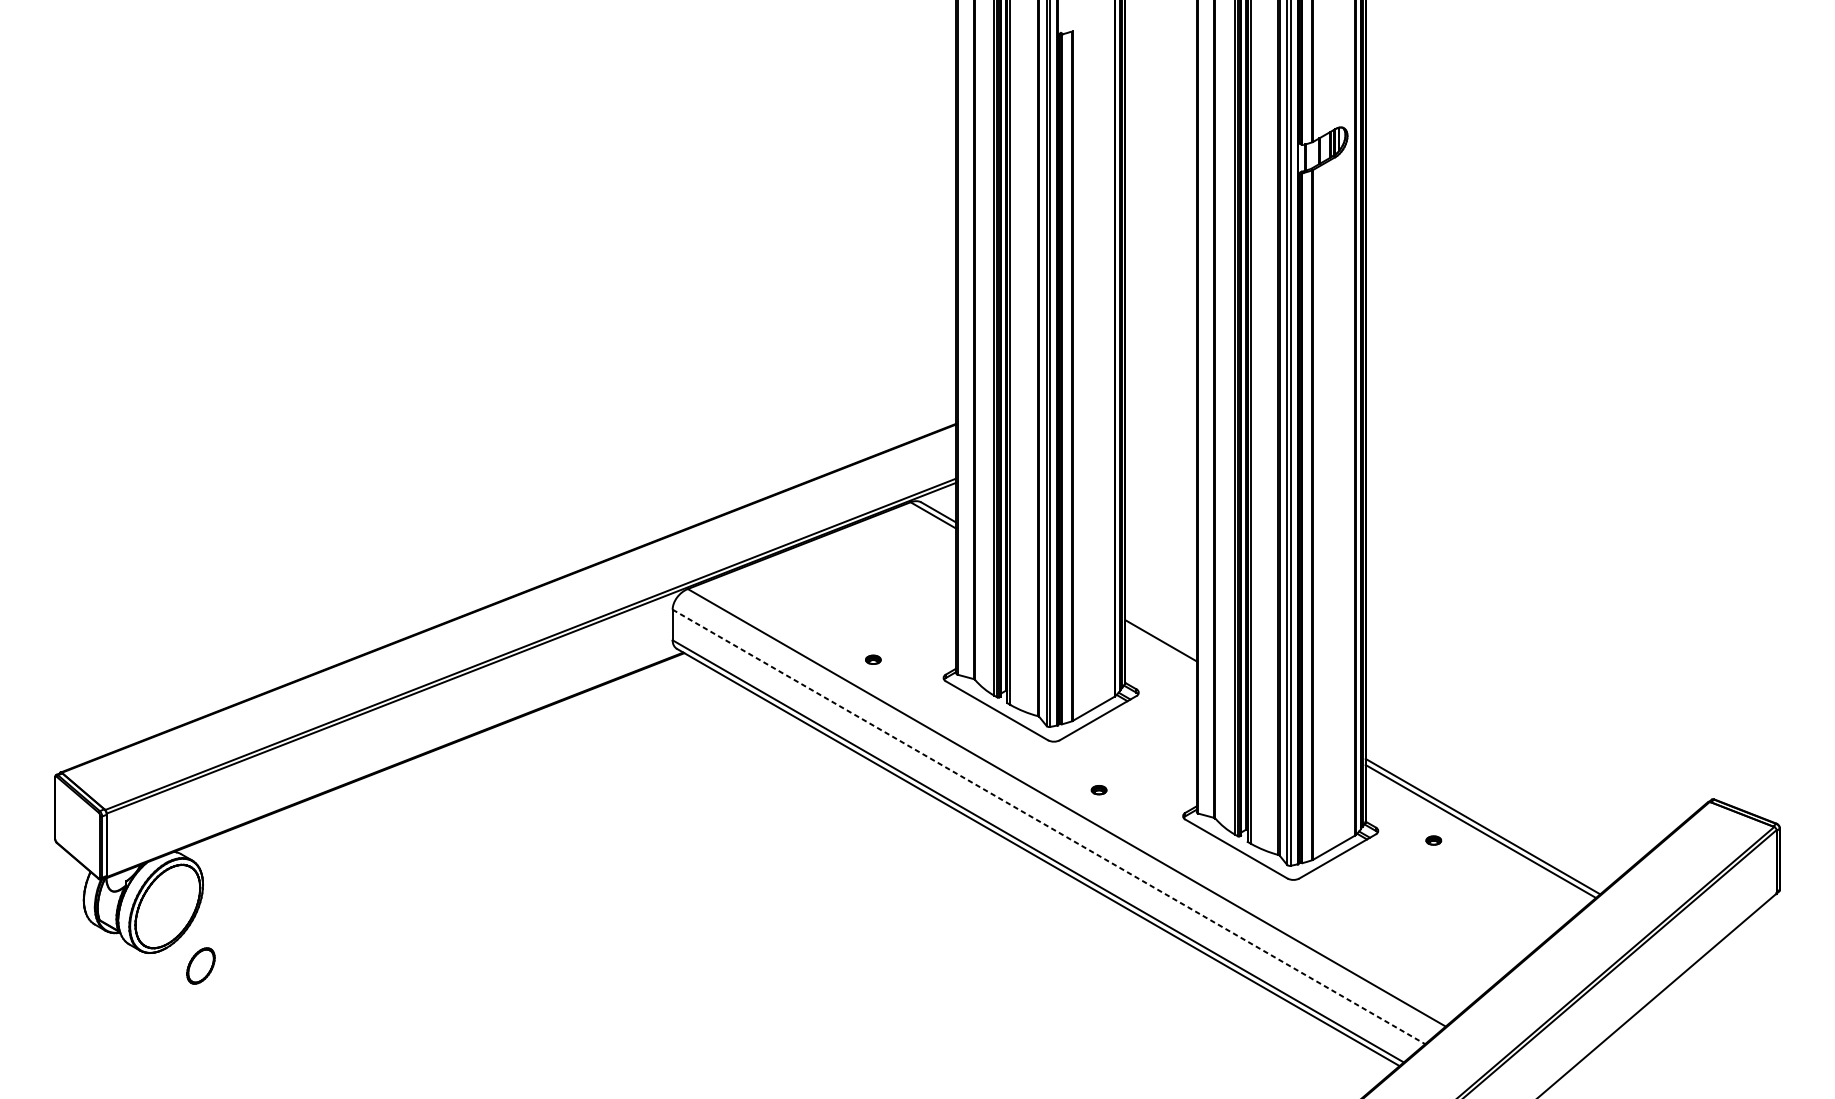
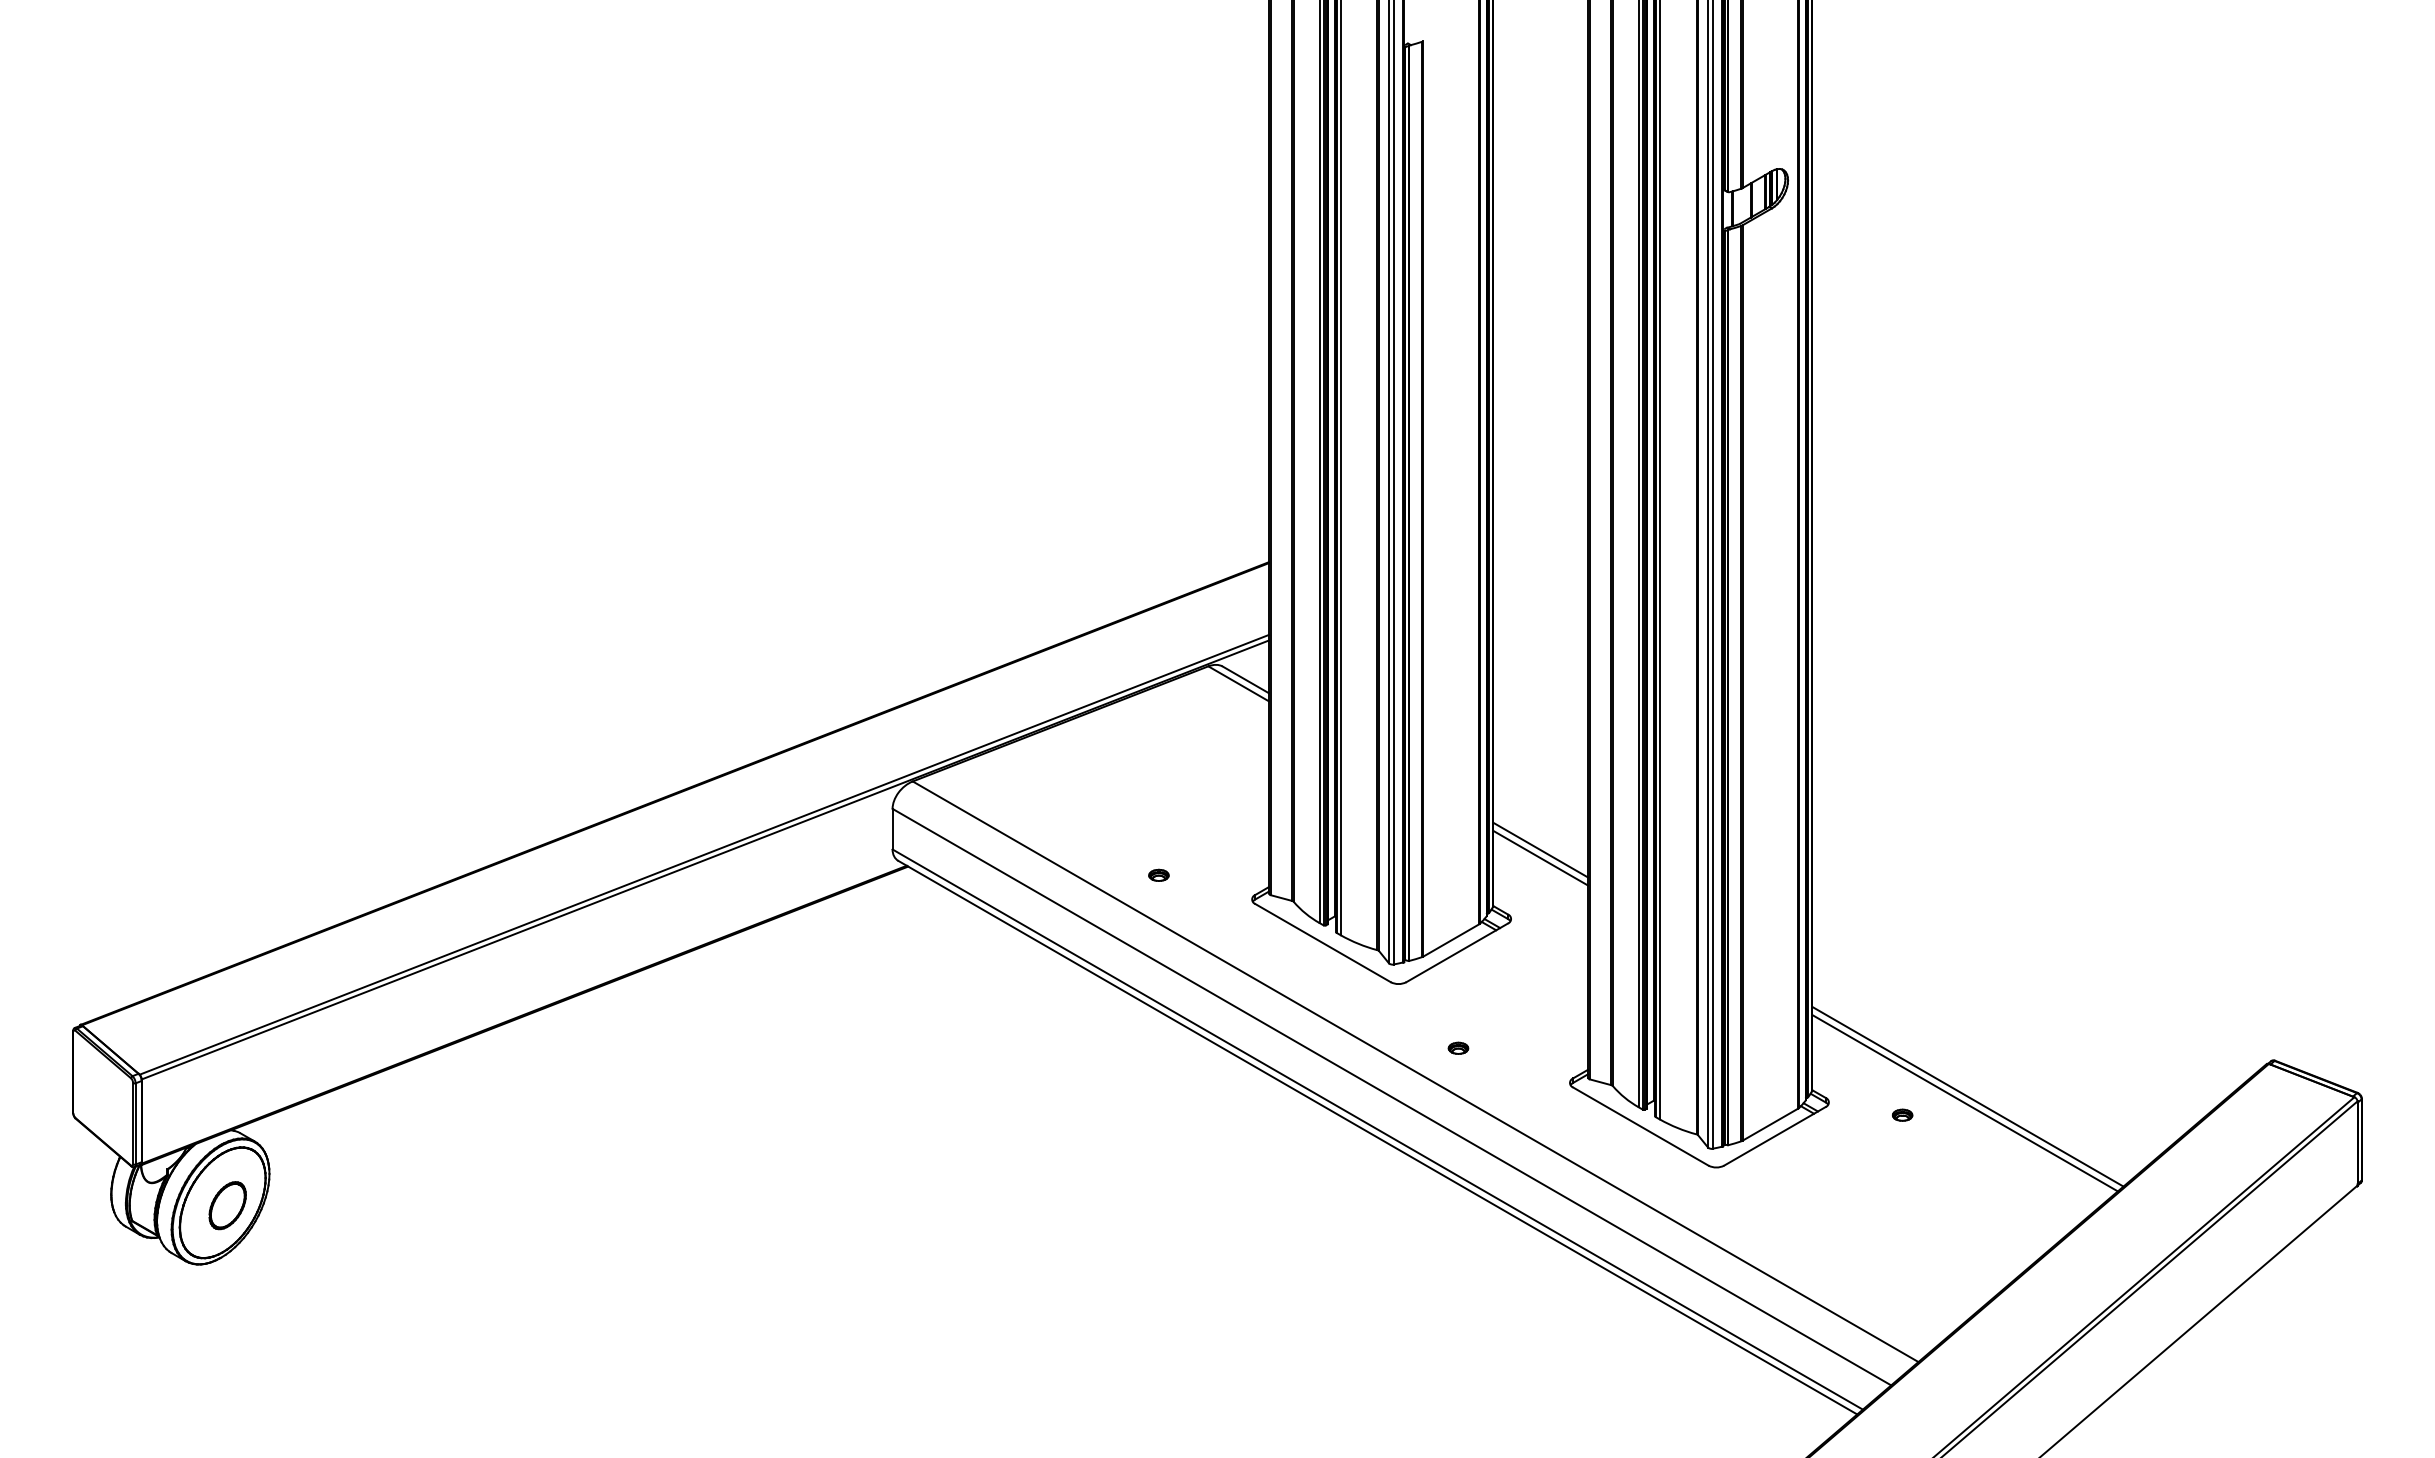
line: (1160, 646) -> (1540, 857), added
line: (1048, 827) -> (1391, 1097), dashed -> solid
part: (200, 965) -> (227, 1205), moved

